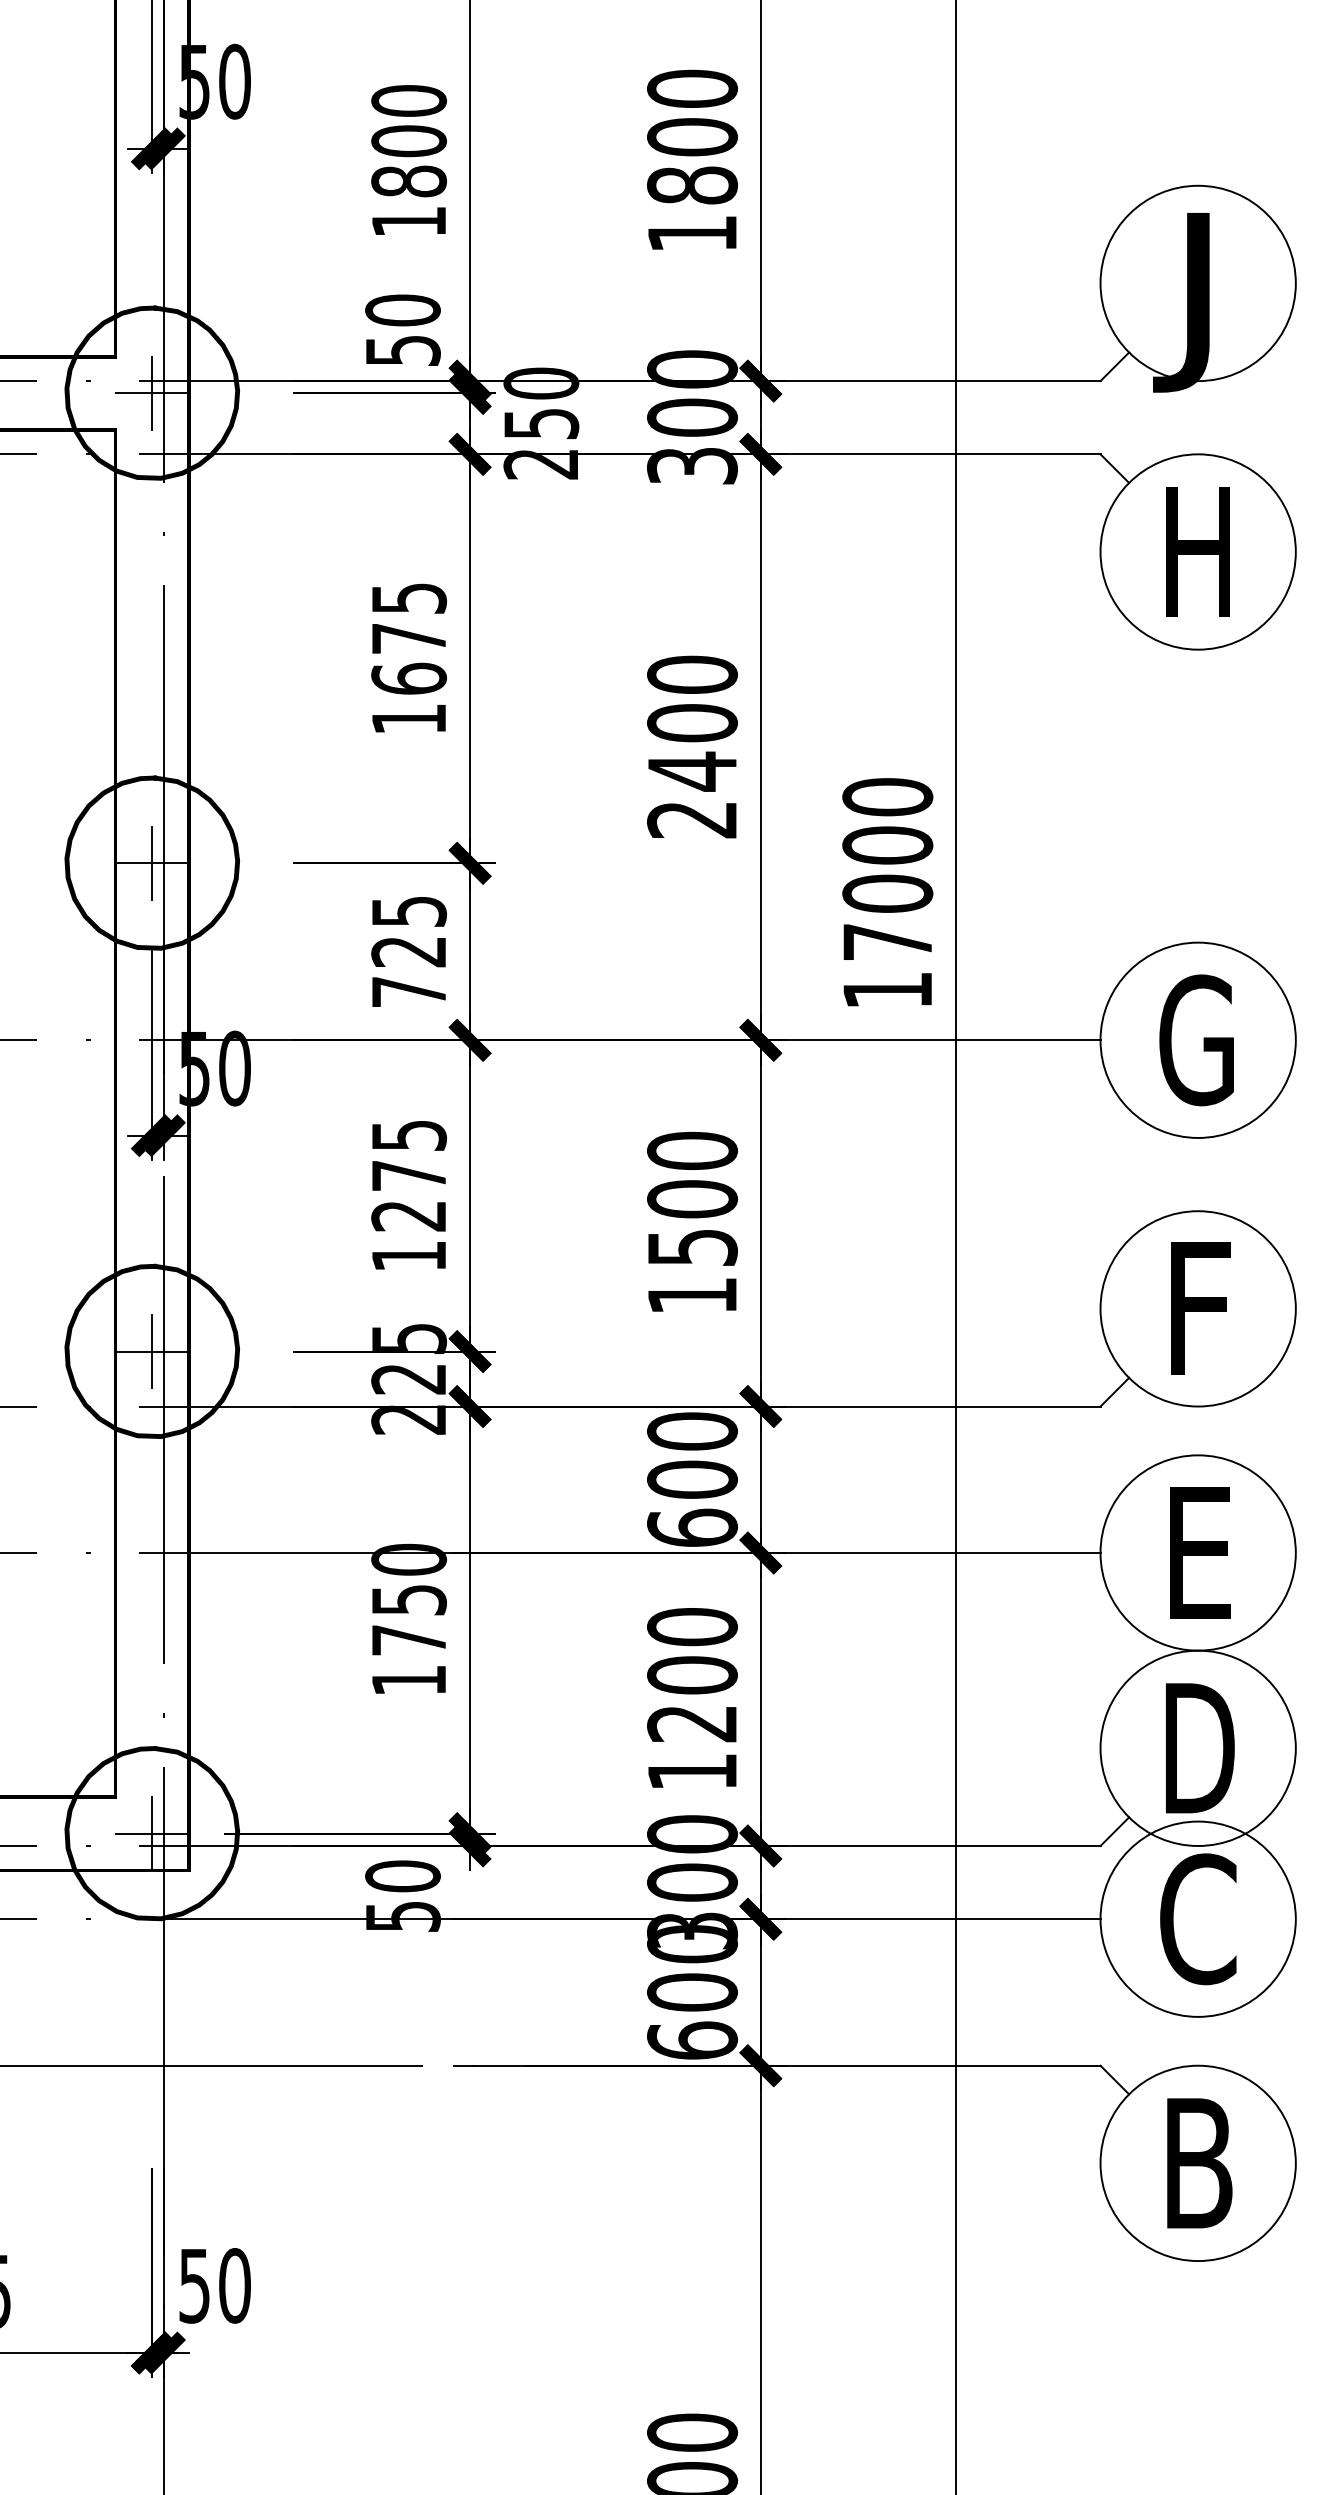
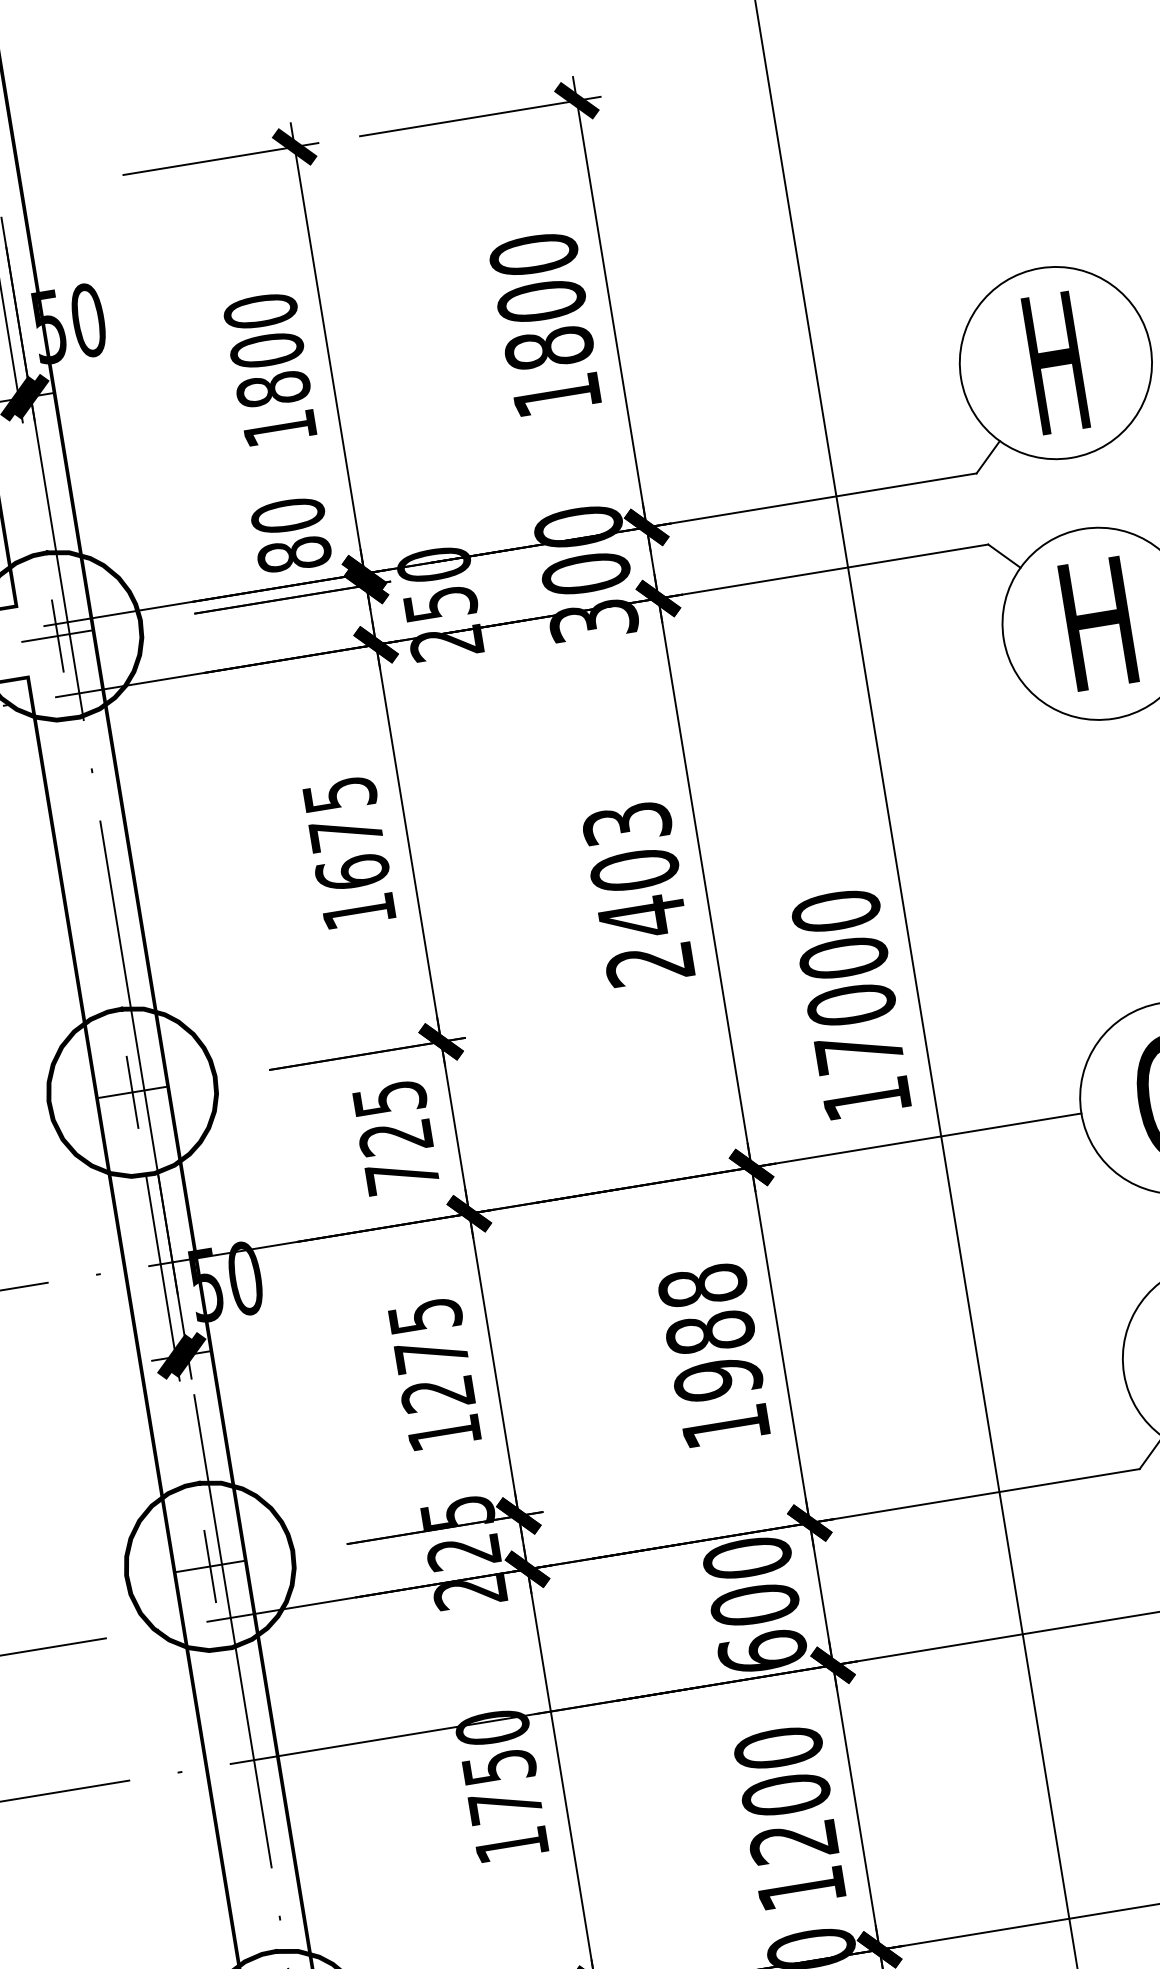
text: (1187, 302) -> (1048, 383), J -> H
text: (402, 350) -> (293, 554), 50 -> 80
text: (692, 674) -> (627, 823), 2400 -> 2403
text: (692, 1198) -> (710, 1331), 1500 -> 1988

